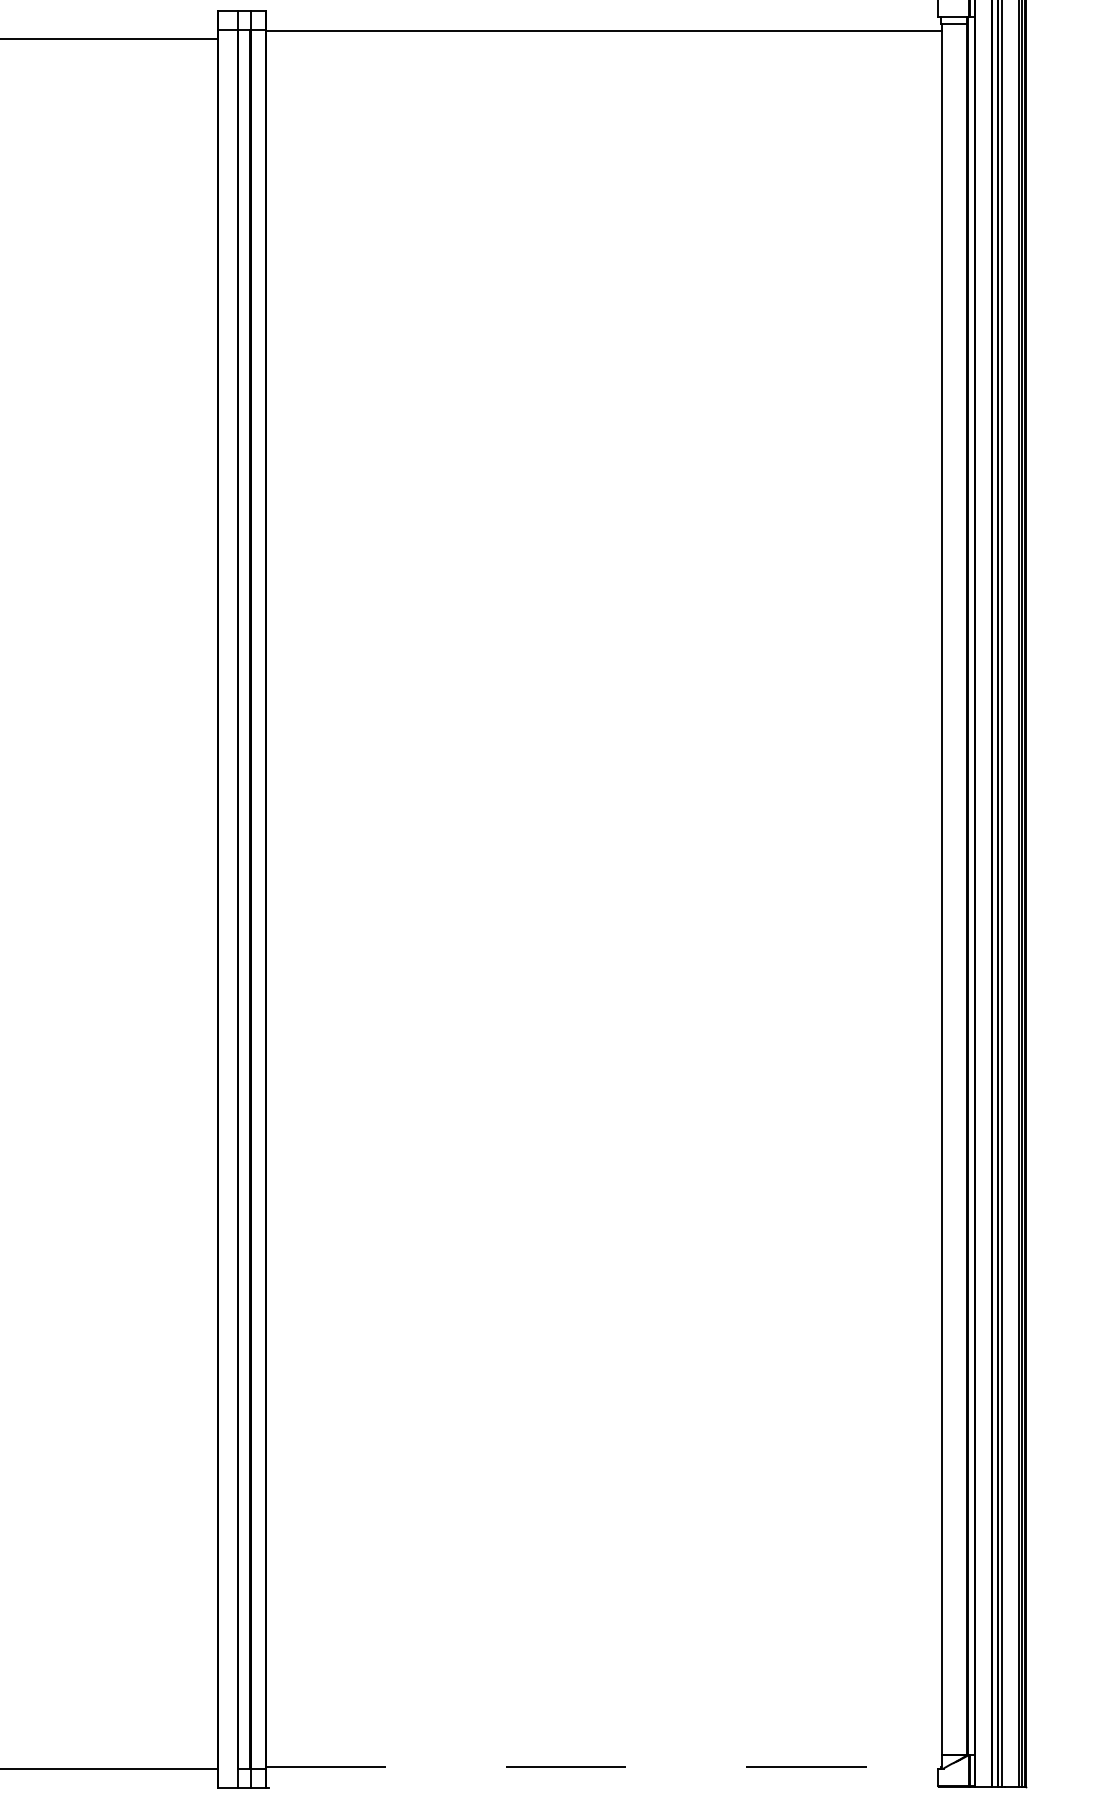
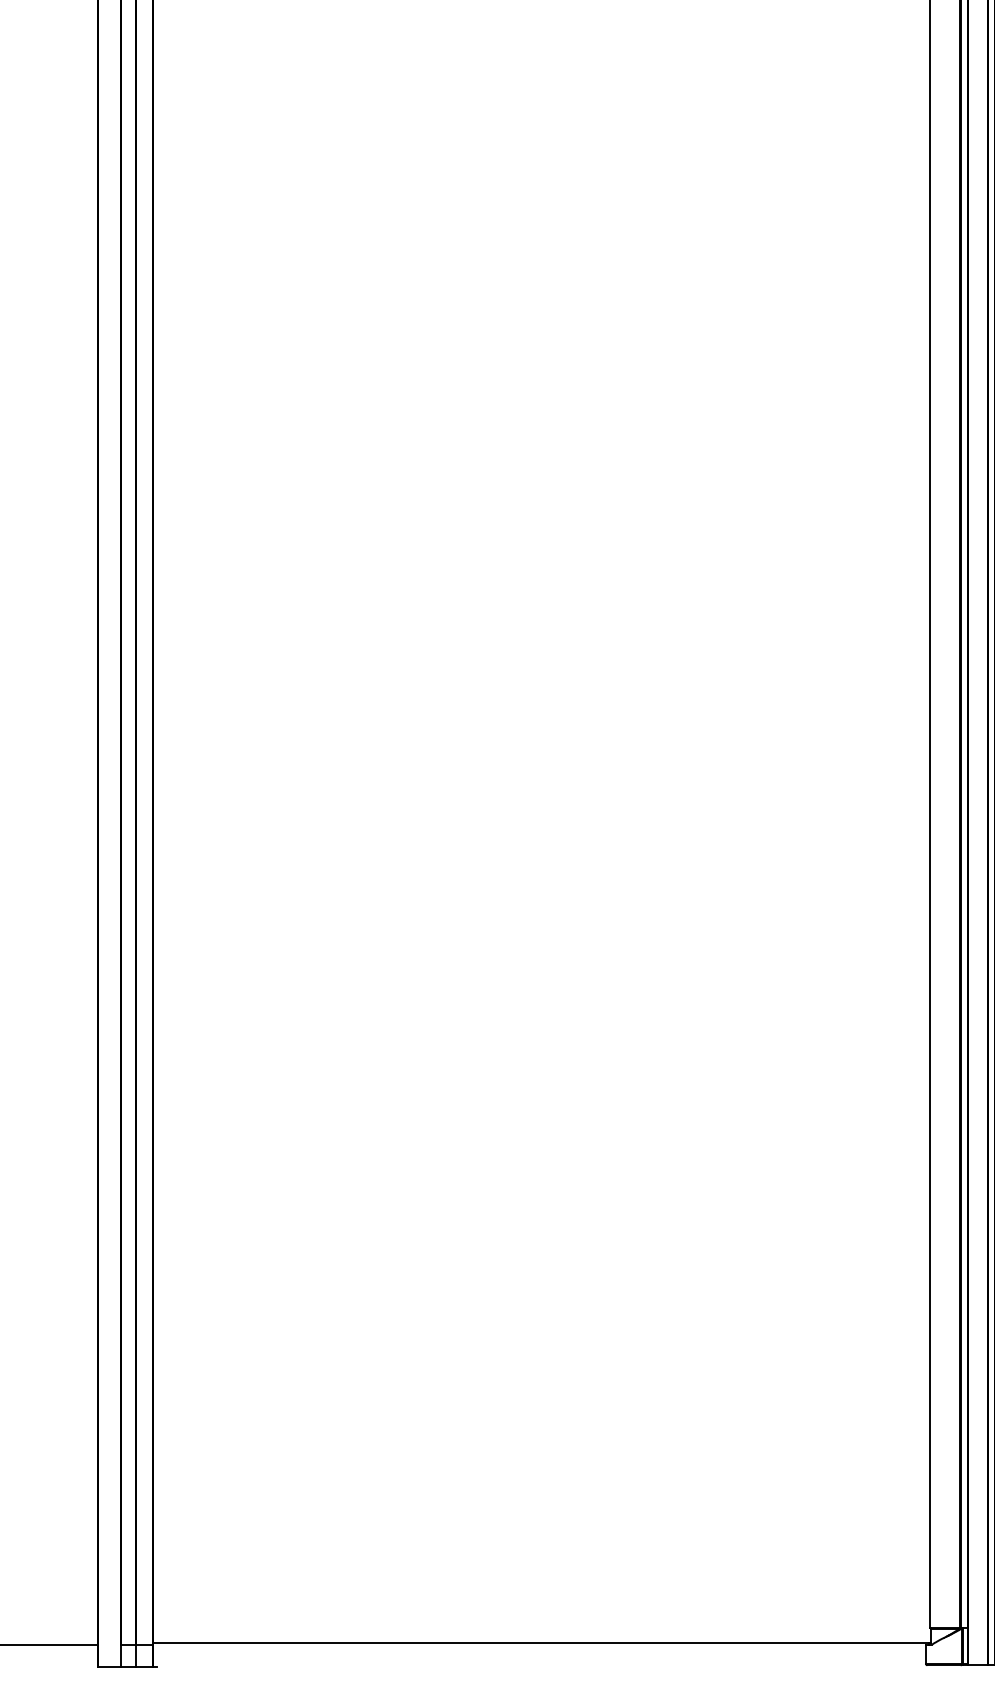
line: (604, 1767) -> (542, 1643), dashed -> solid

